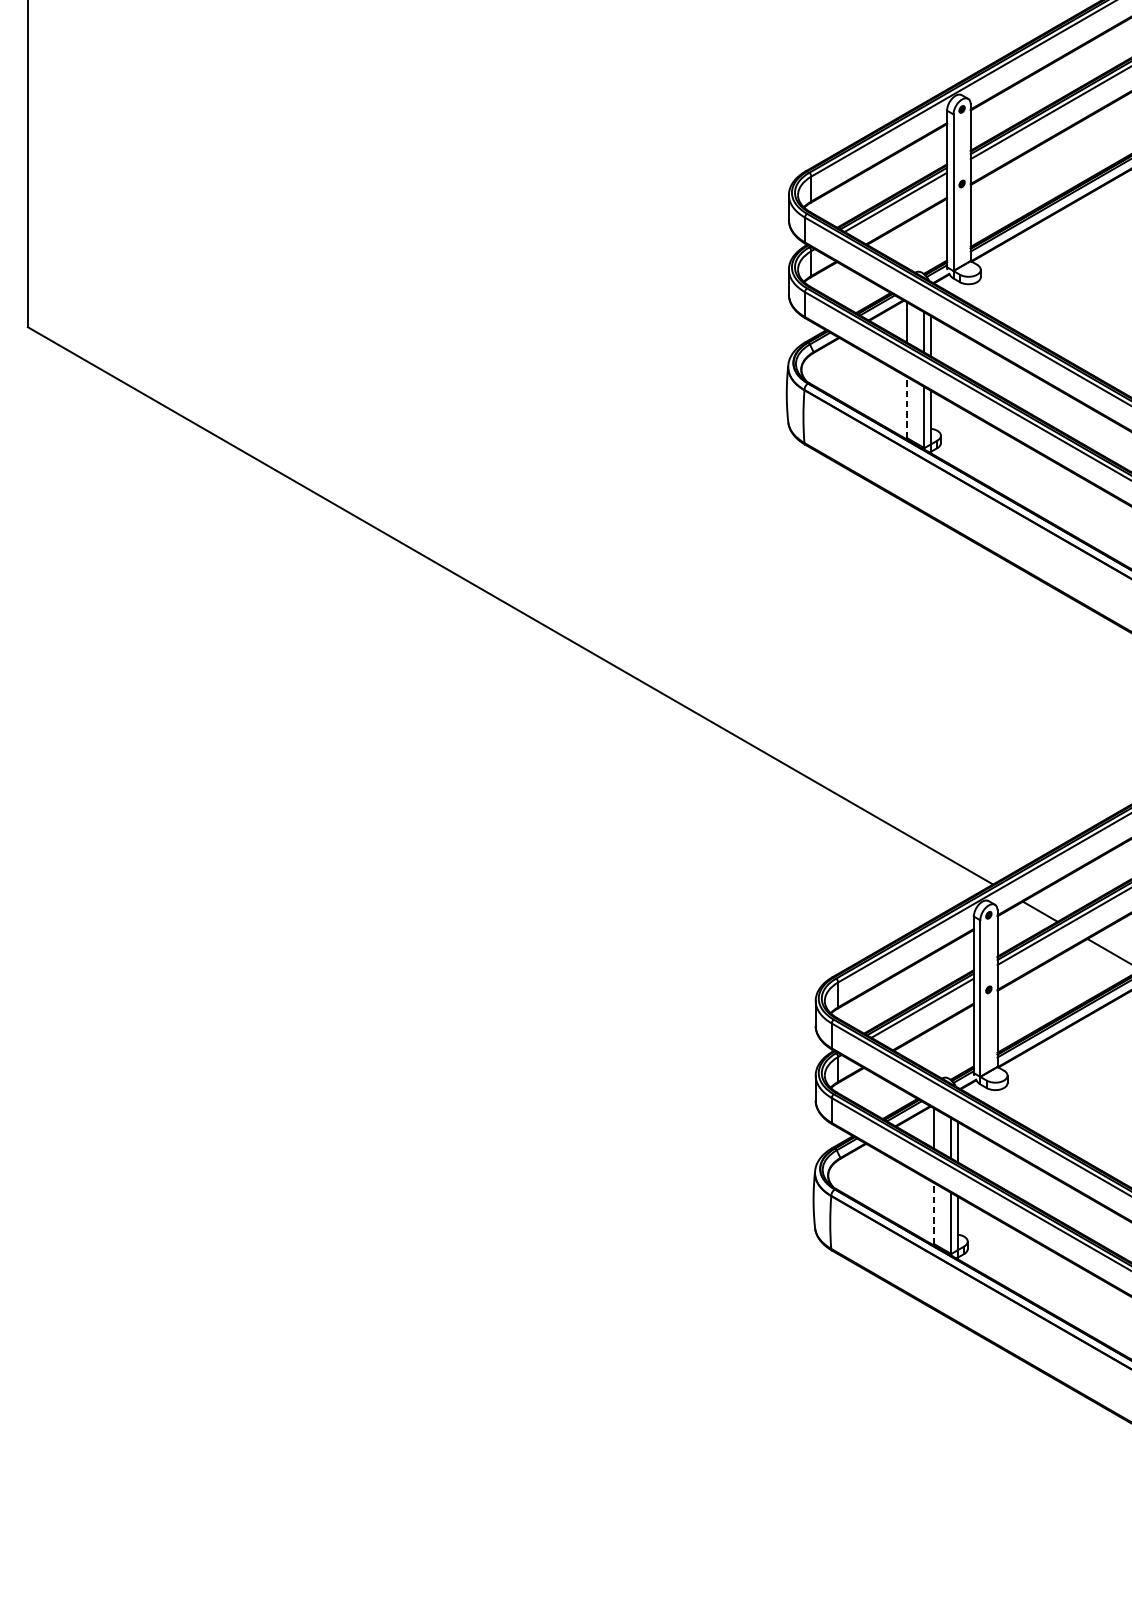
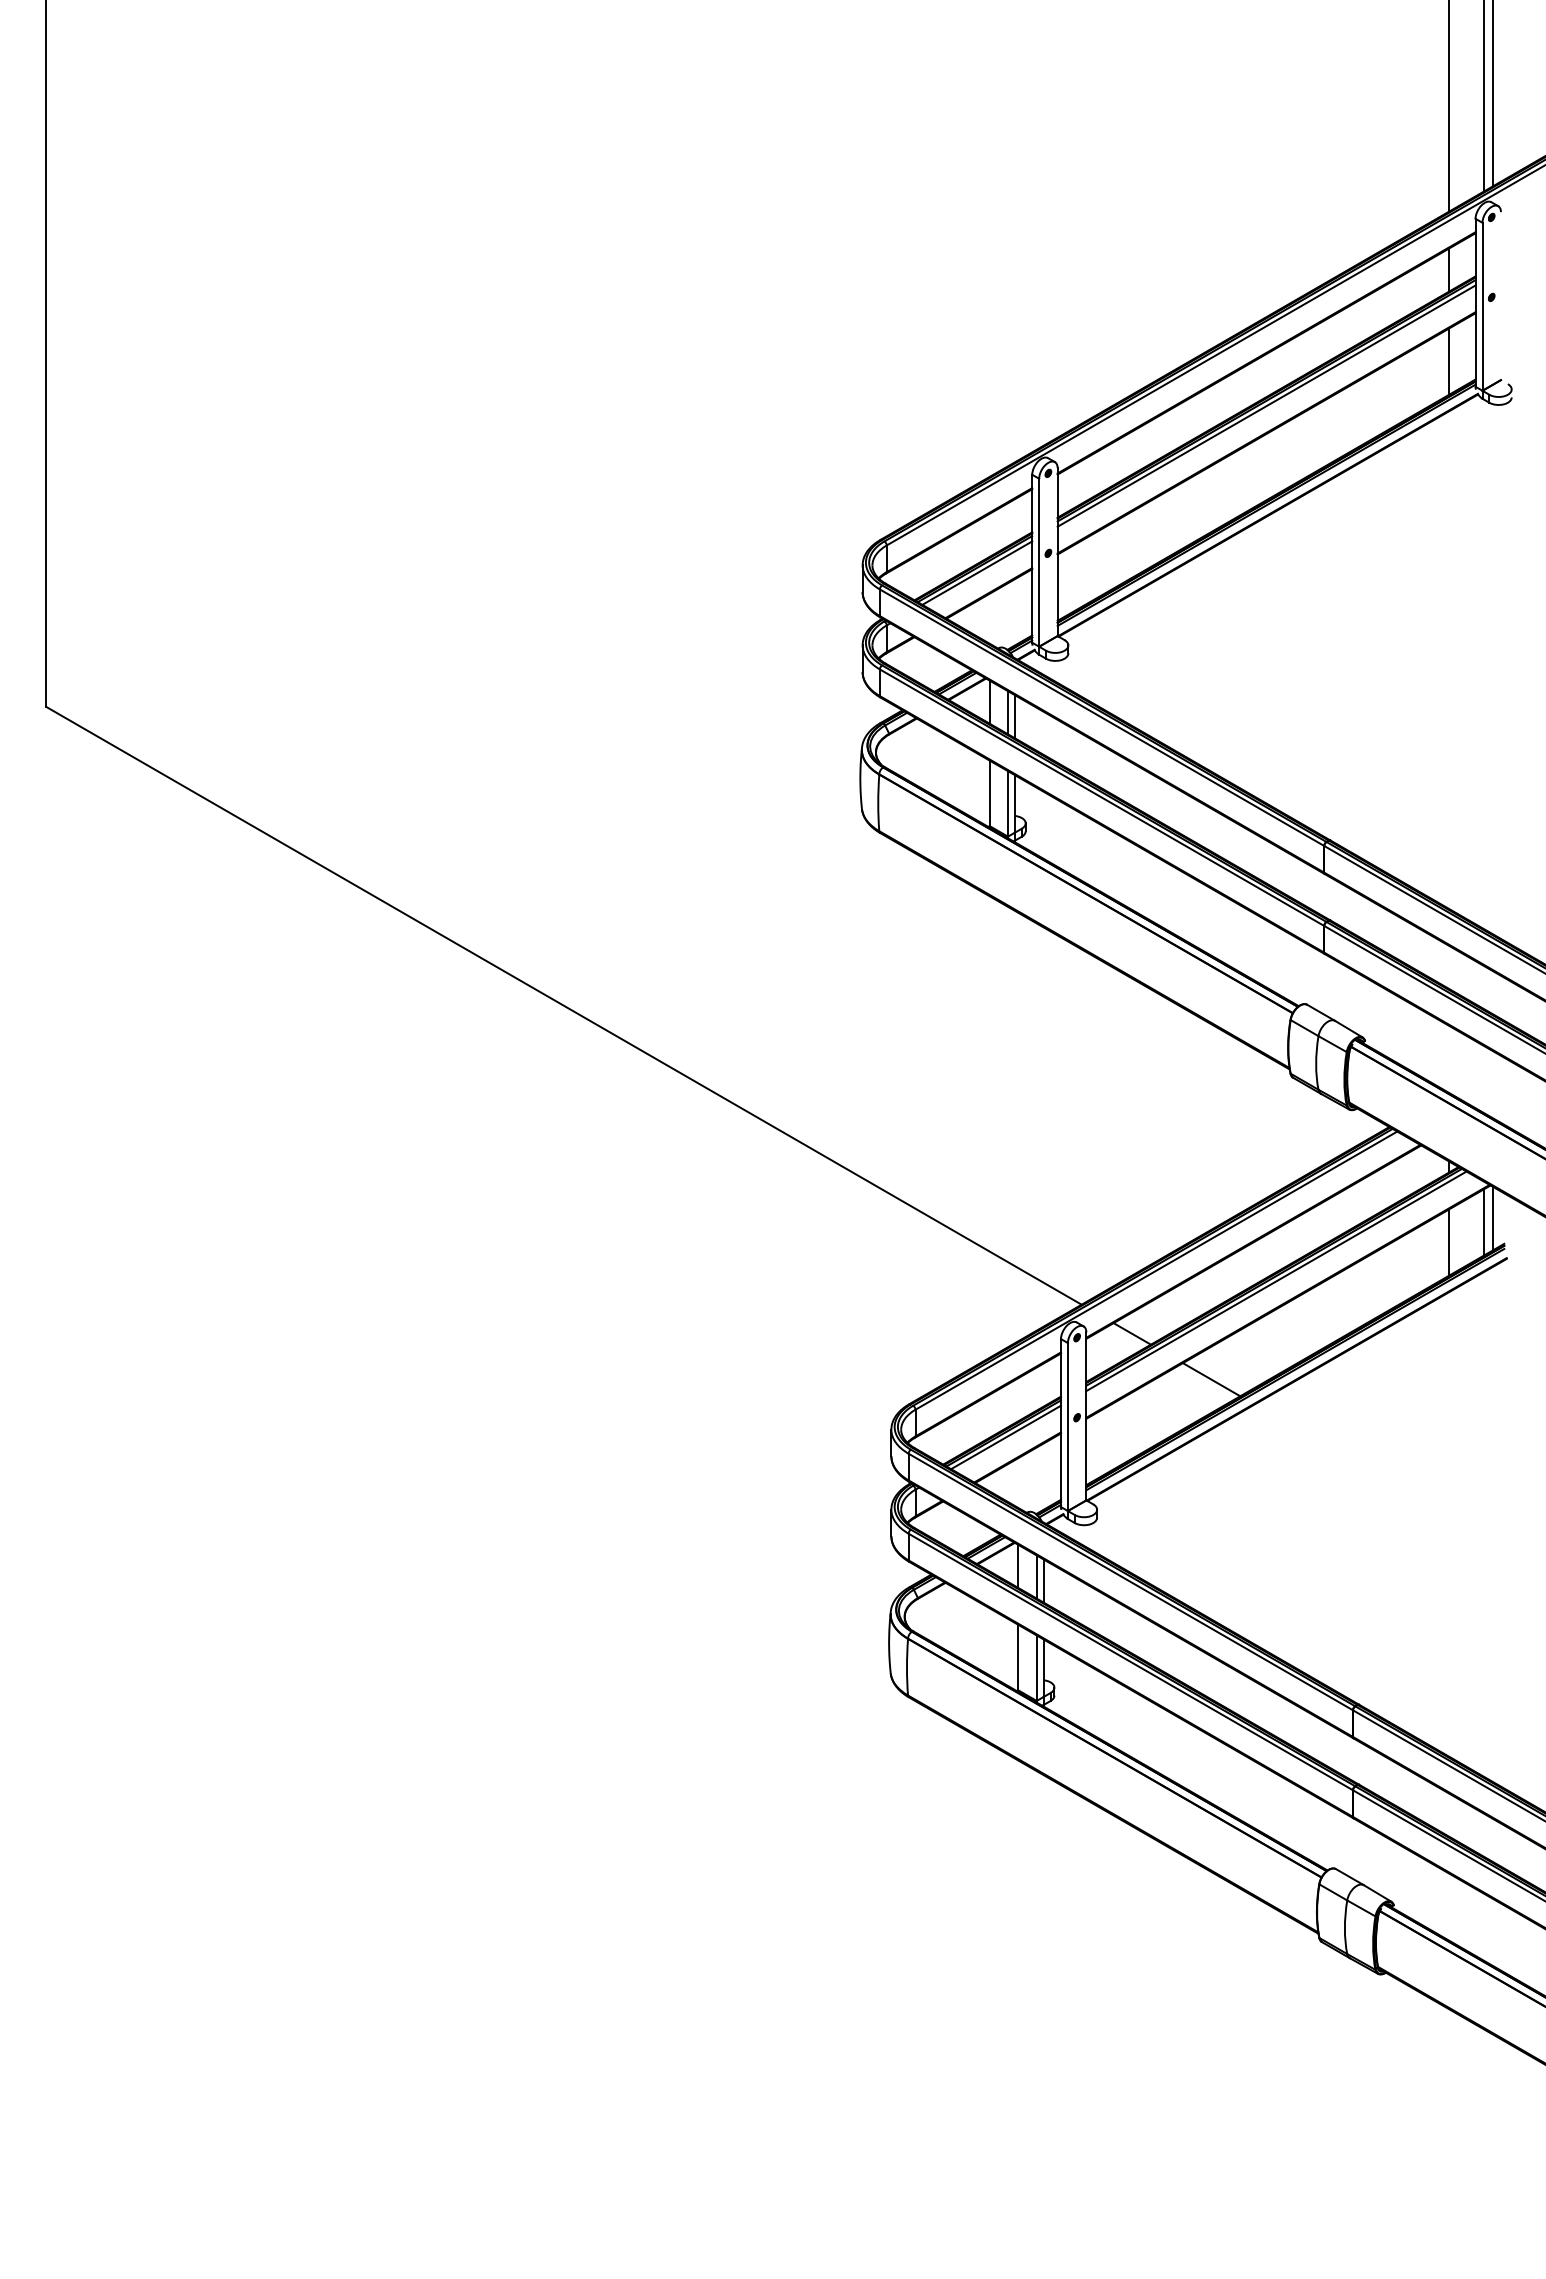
line: (907, 407) -> (989, 793), dashed -> solid
line: (934, 1213) -> (1018, 1657), dashed -> solid

